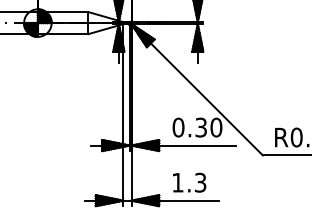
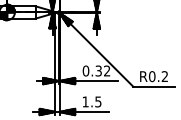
text: (216, 126) -> (107, 70), 0.30 -> 0.32
text: (200, 181) -> (98, 101), 1.3 -> 1.5

